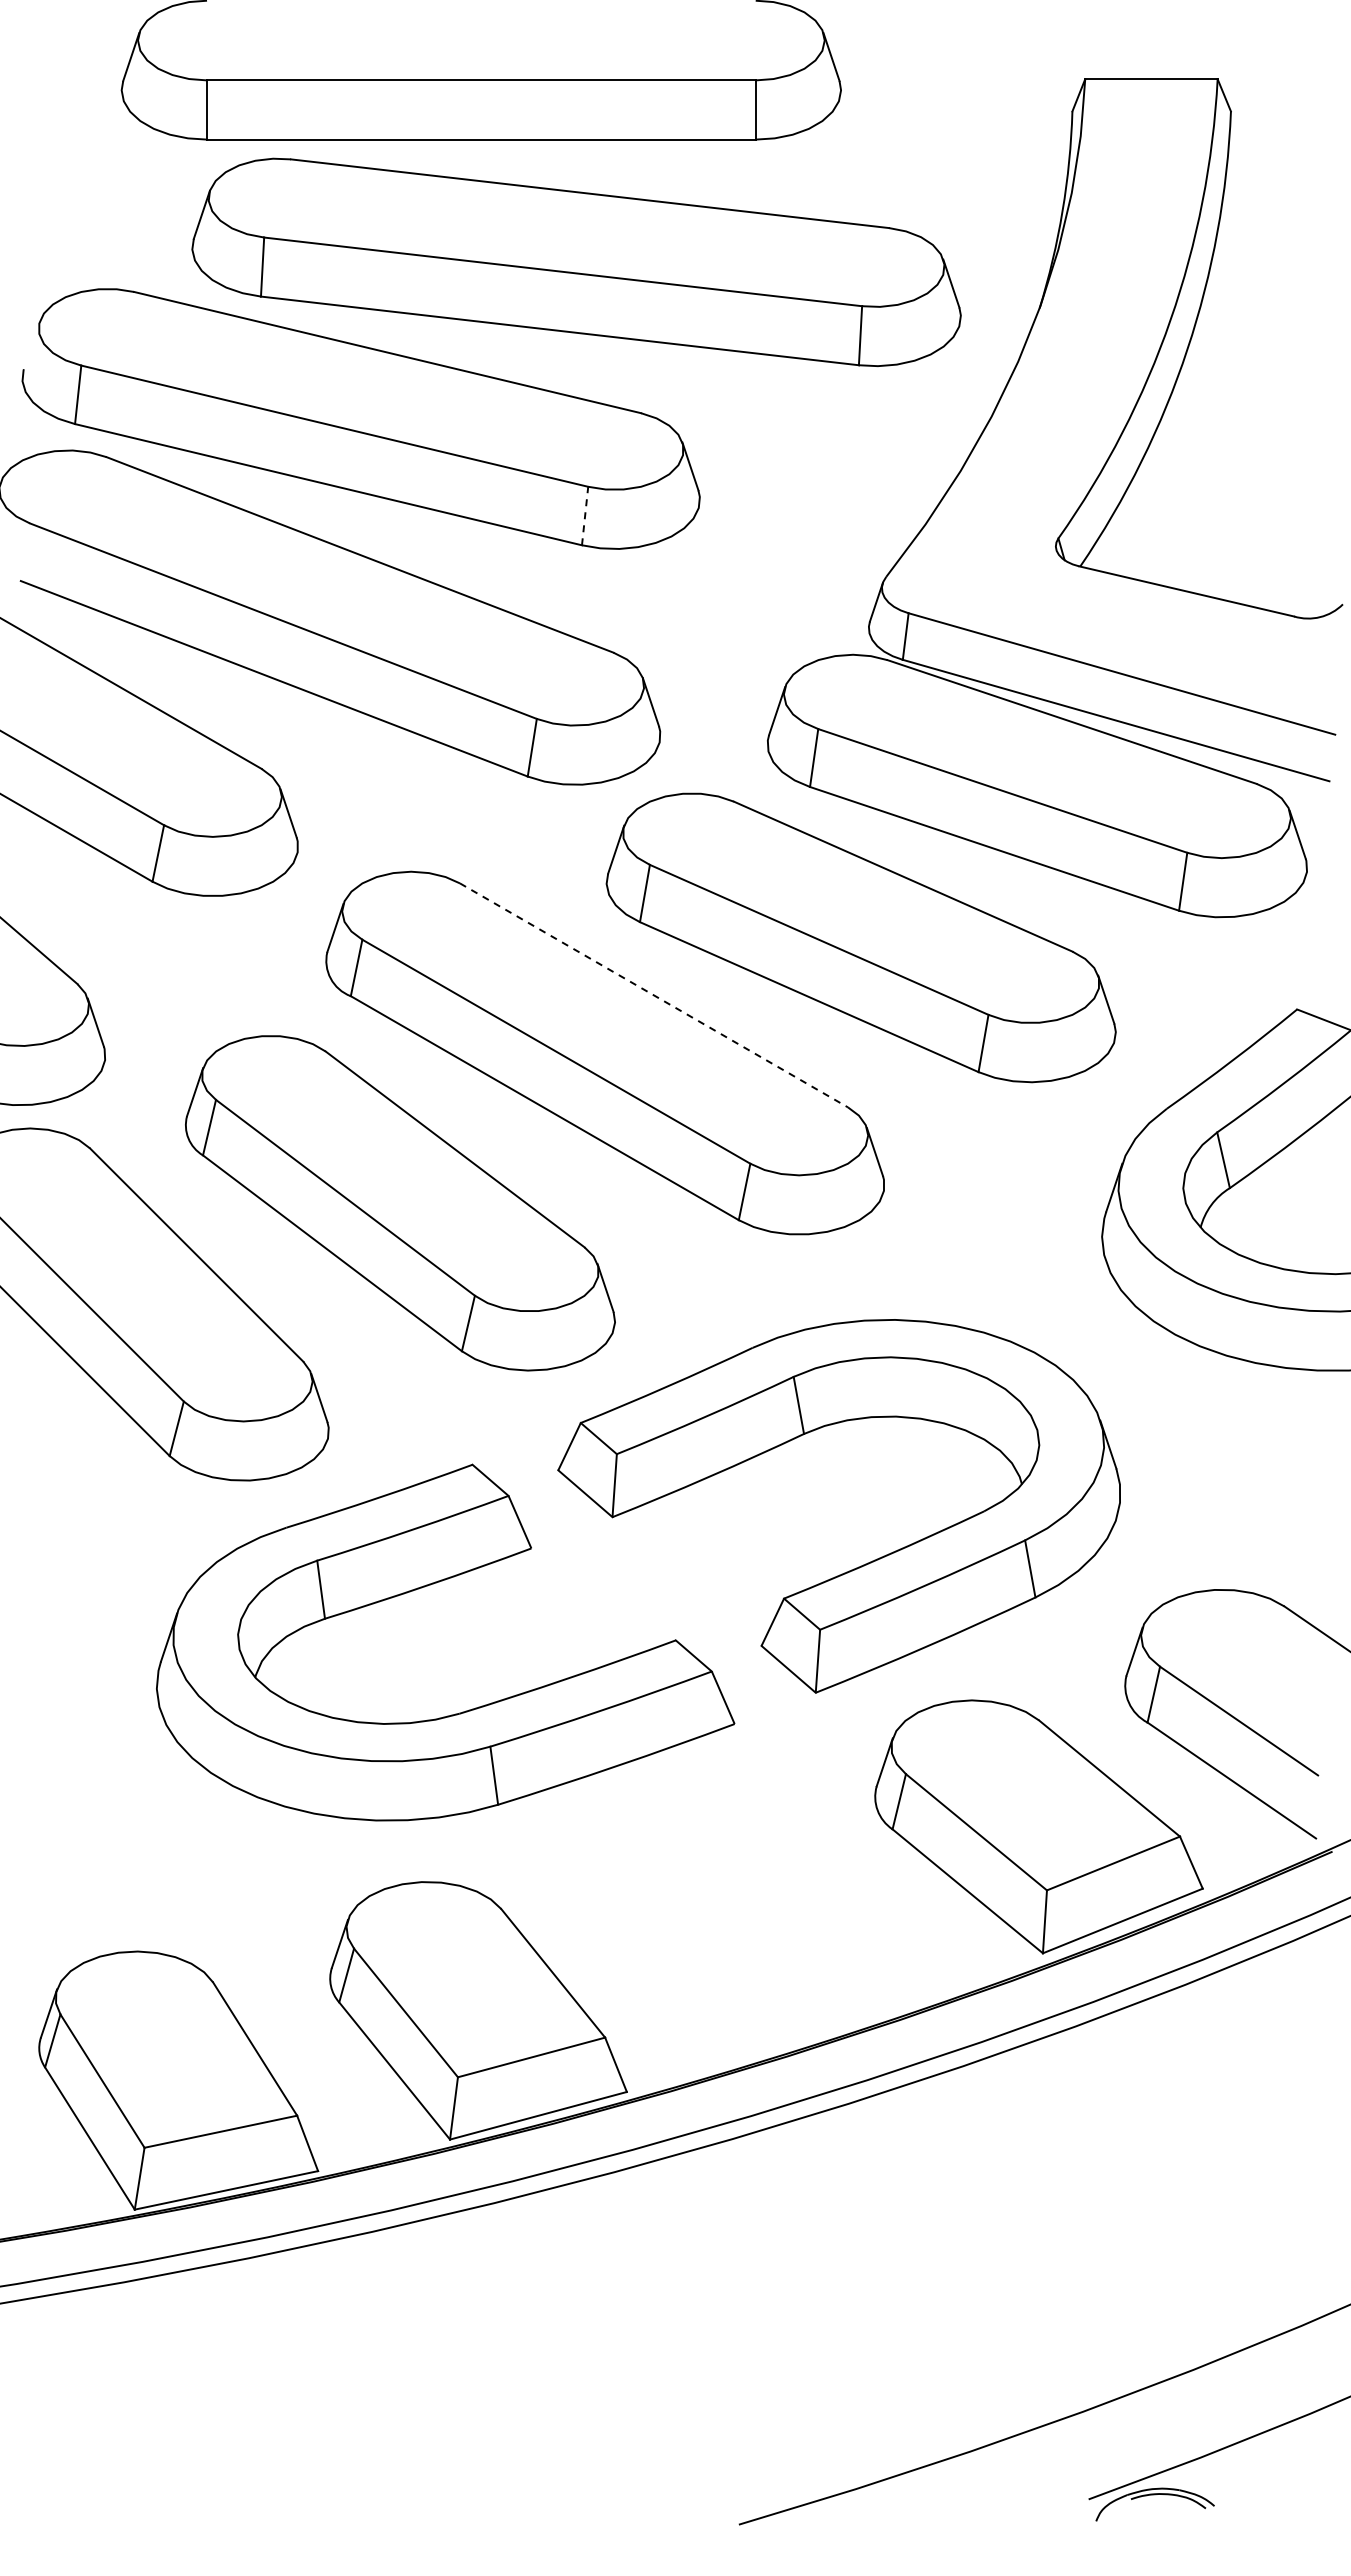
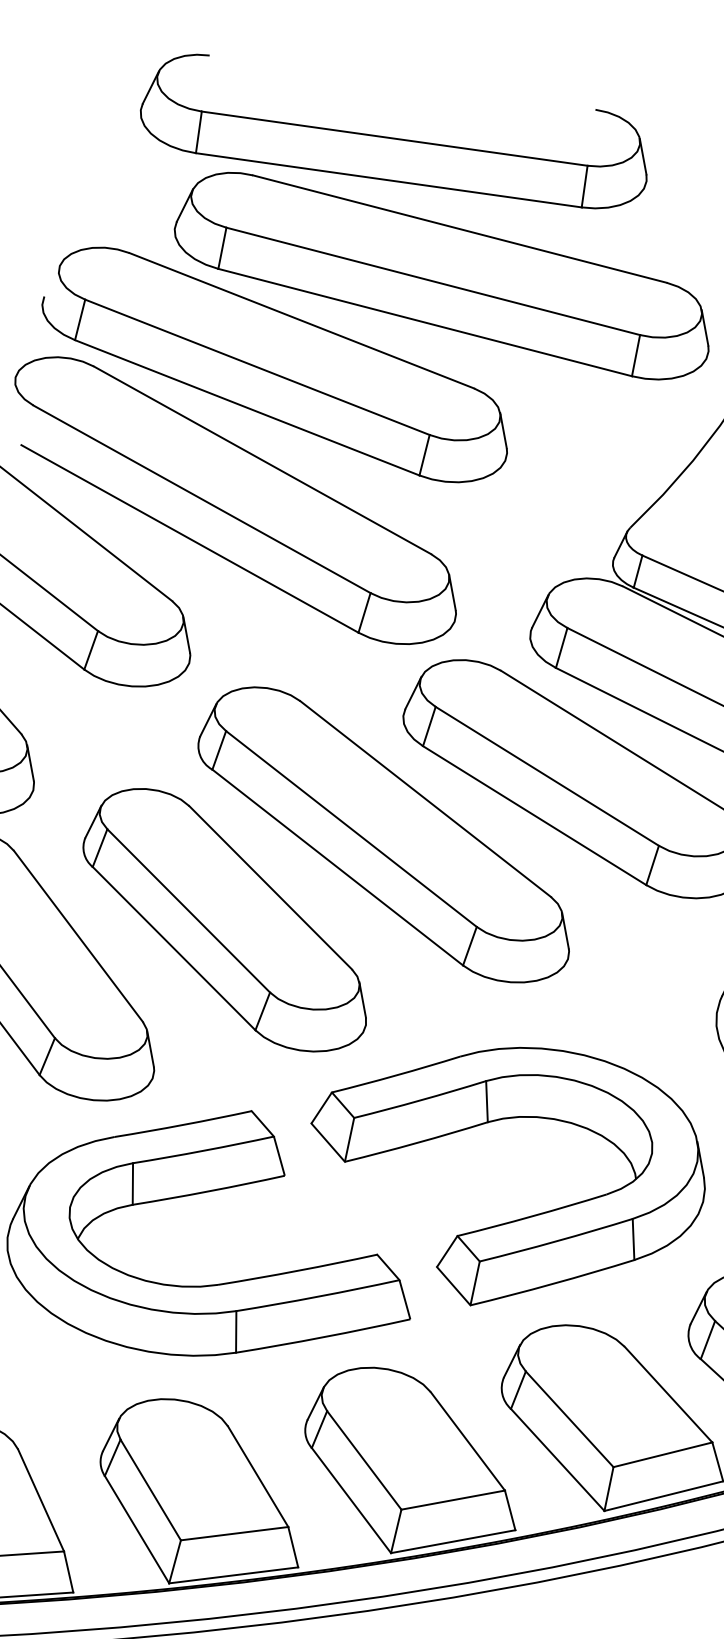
line: (585, 515) -> (424, 454), dashed -> solid
line: (653, 995) -> (425, 799), dashed -> solid
part: (765, 1925) -> (412, 1464), added

